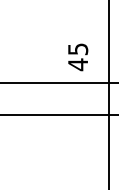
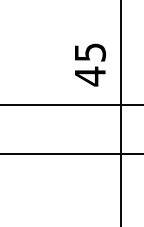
text: (78, 57) -> (90, 65), moved

